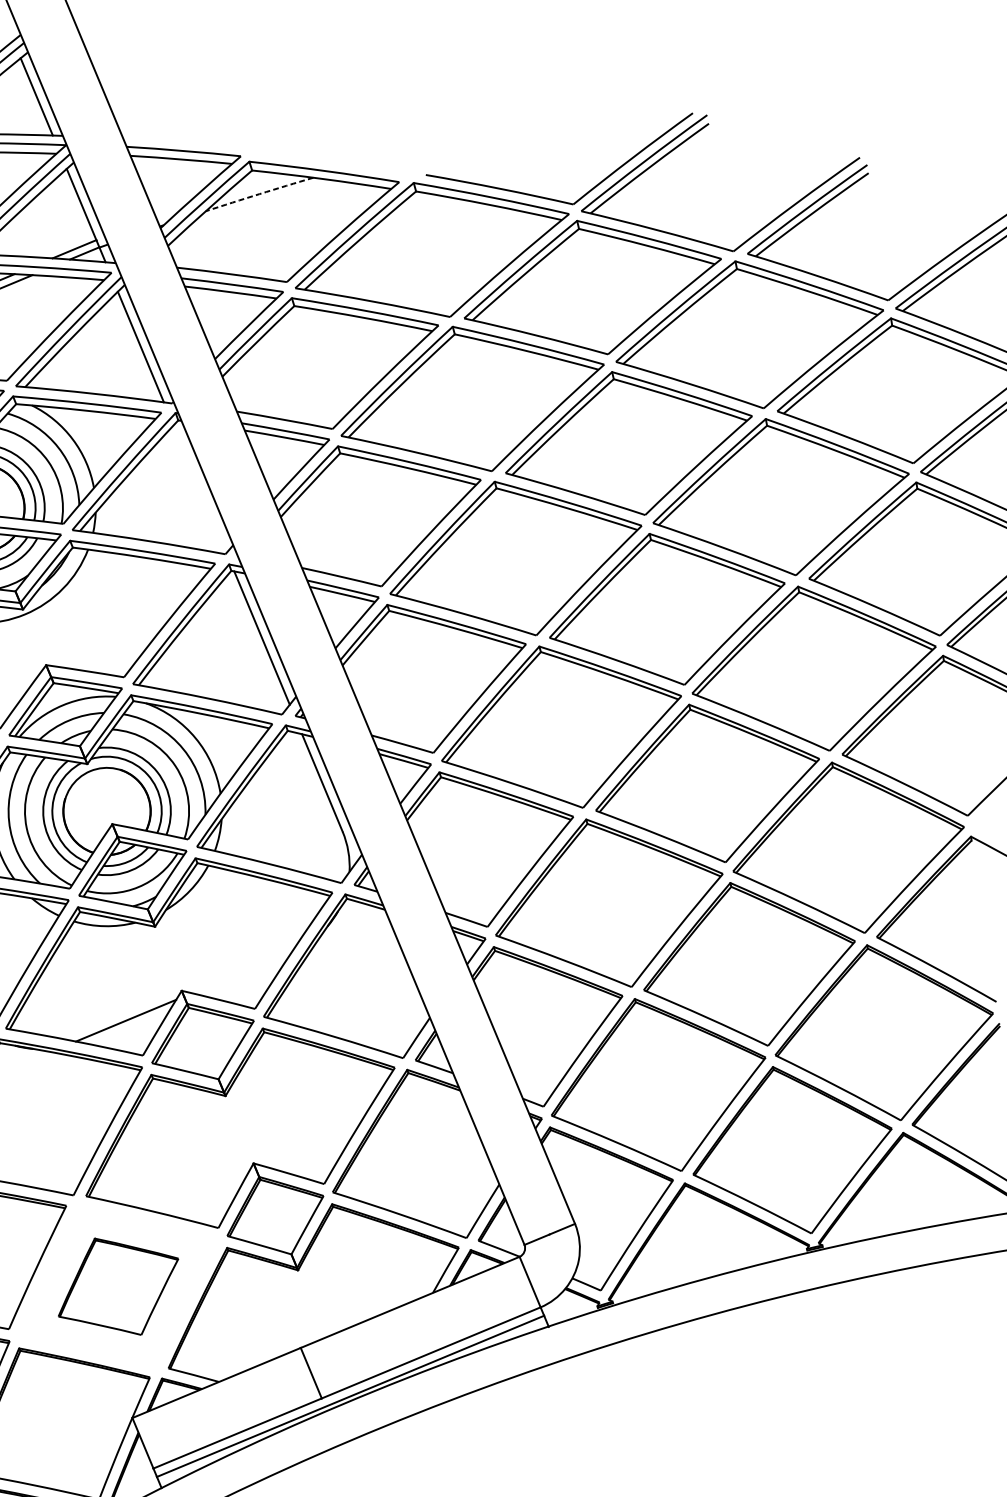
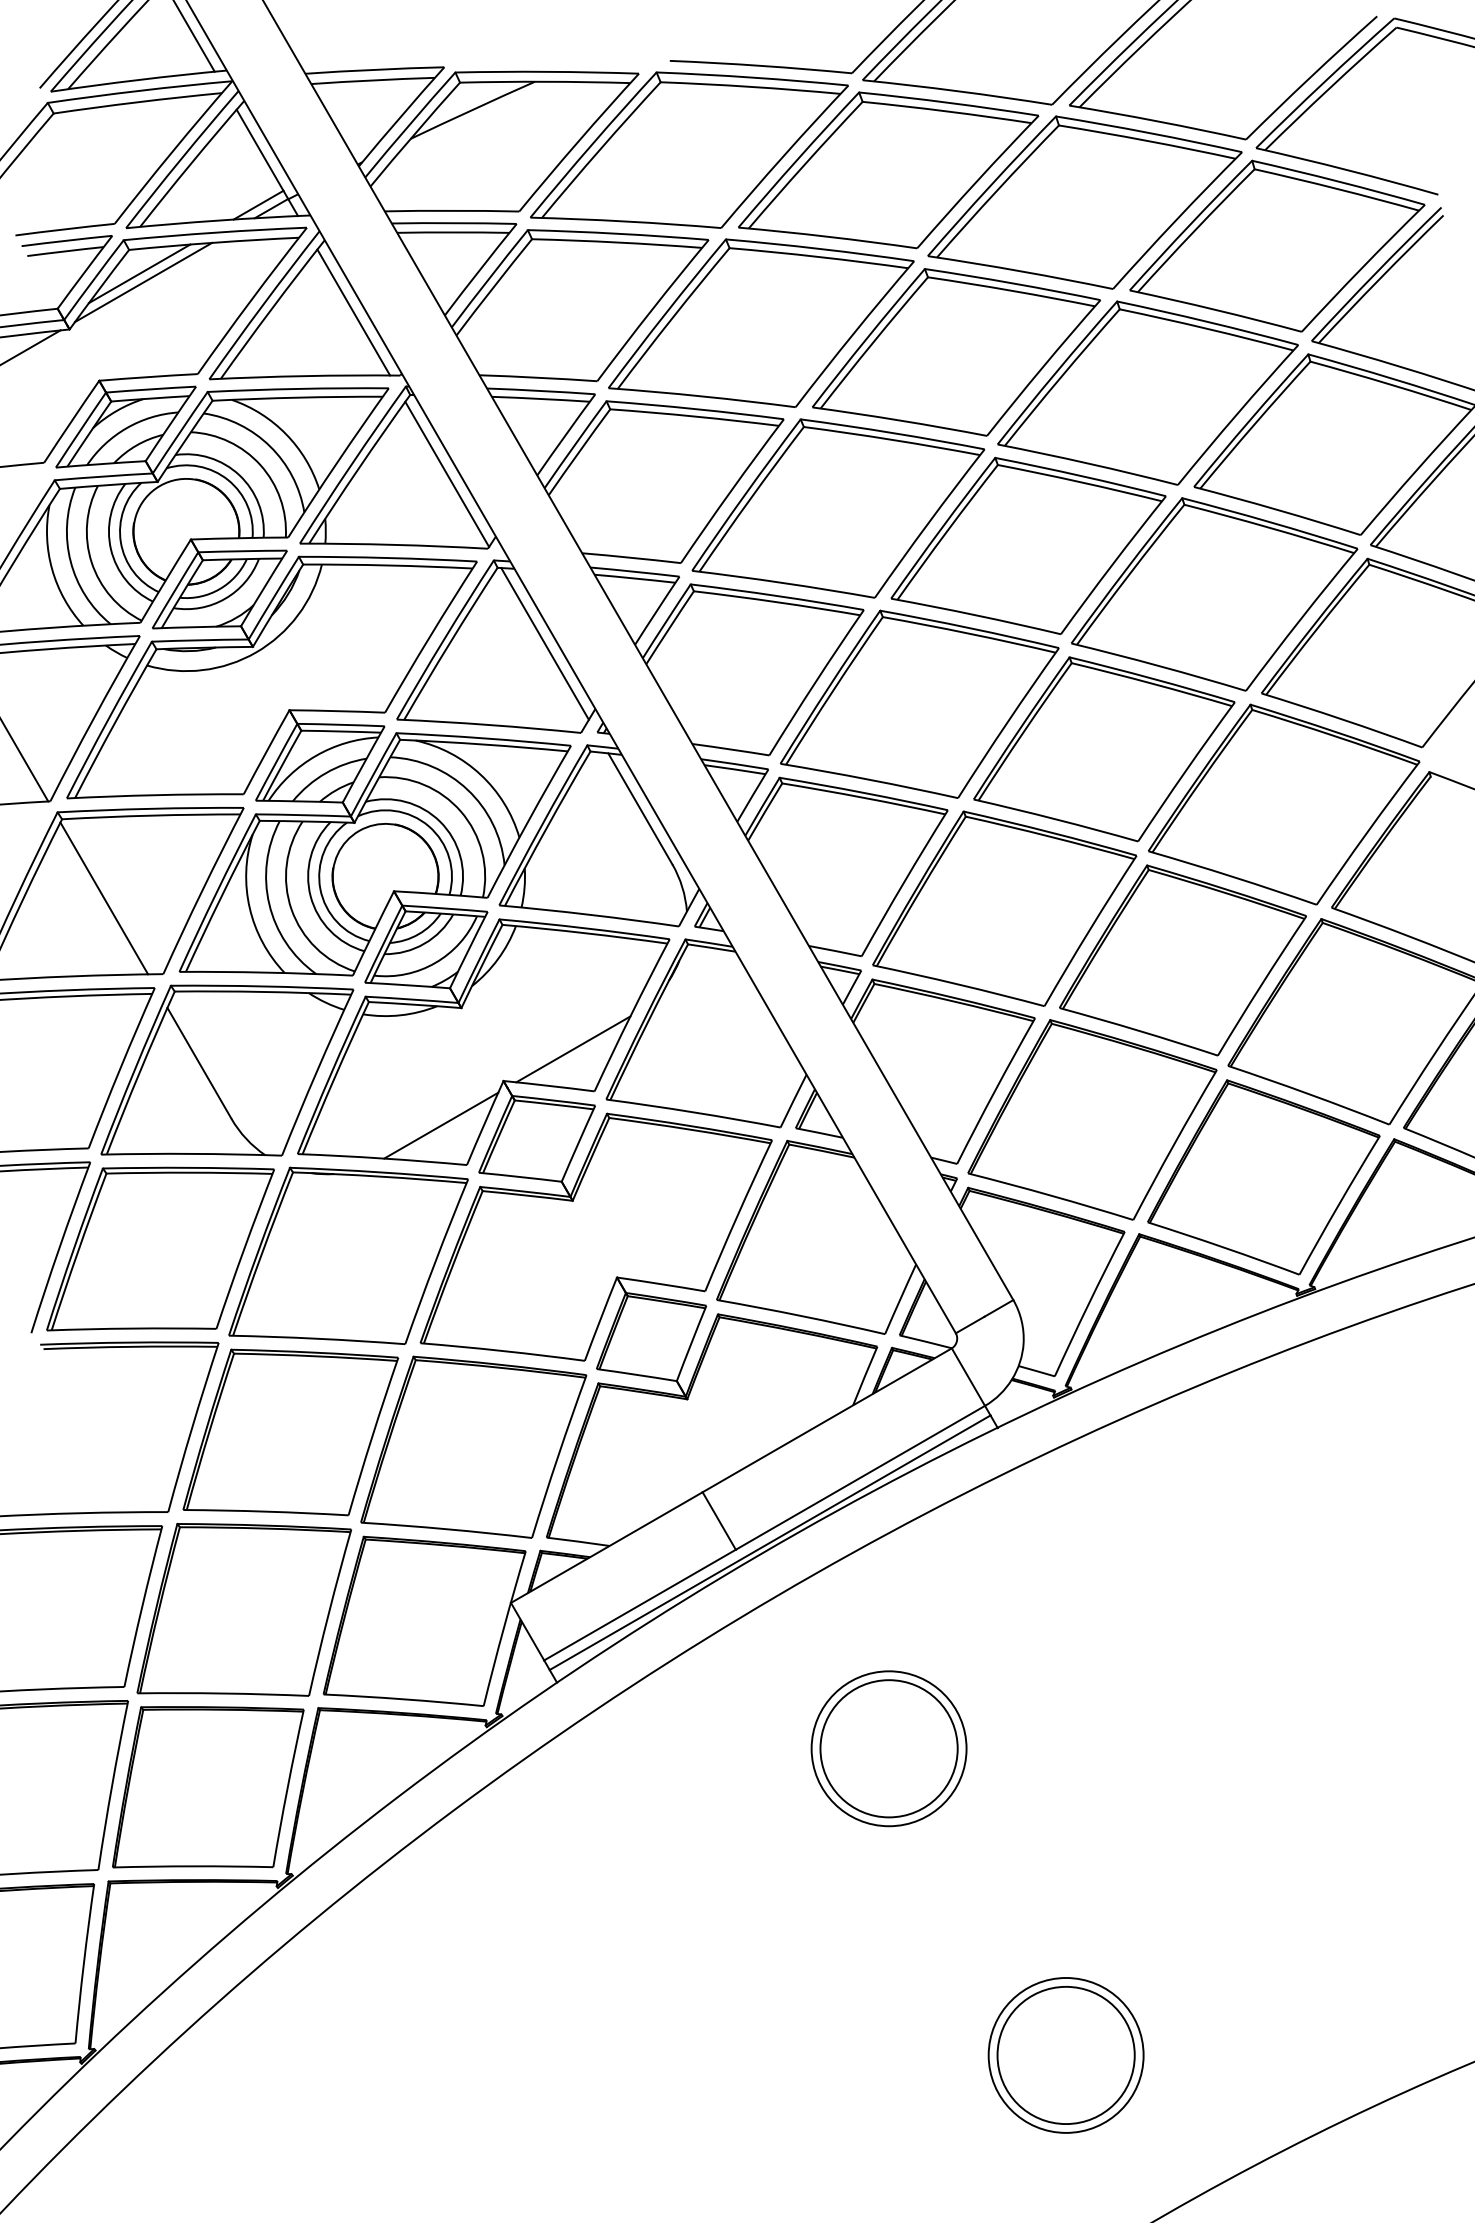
arc: (259, 193) -> (472, 109), dashed -> solid
line: (200, 488) -> (447, 473), added
line: (242, 972) -> (573, 1049), added
part: (118, 1286) -> (473, 1446), size x1.67

